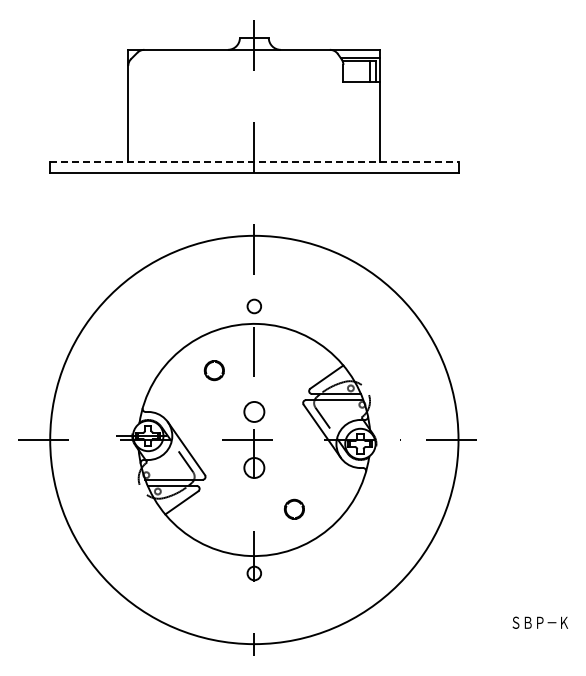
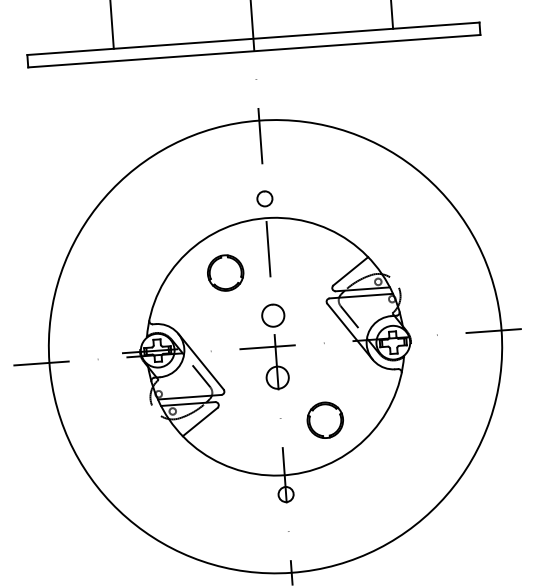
line: (254, 161) -> (253, 38), dashed -> solid
part: (214, 370) -> (225, 272), size x1.67
circle: (294, 509) -> (325, 420), size x1.67

